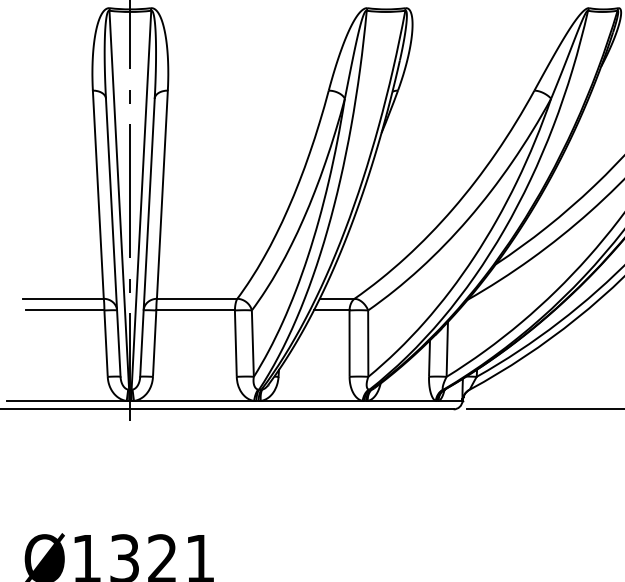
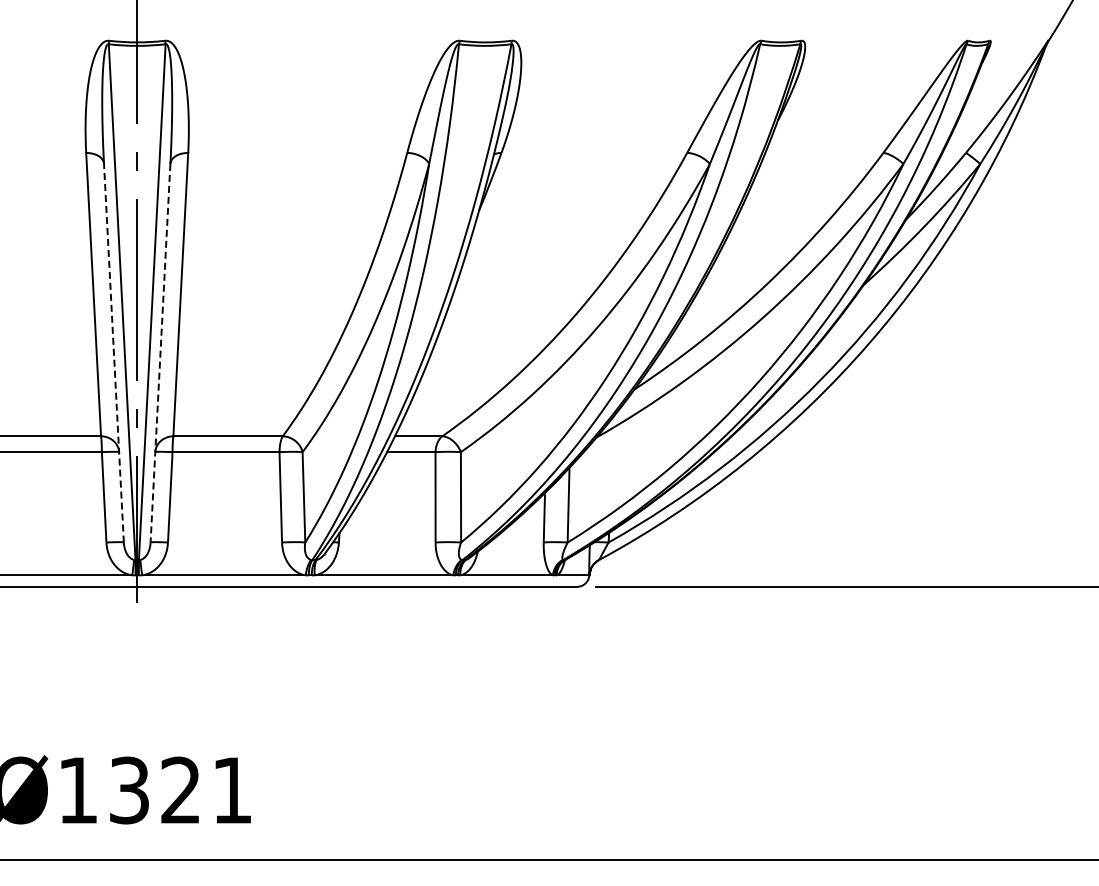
line: (112, 237) -> (113, 353), solid -> dashed
line: (147, 237) -> (160, 353), solid -> dashed

